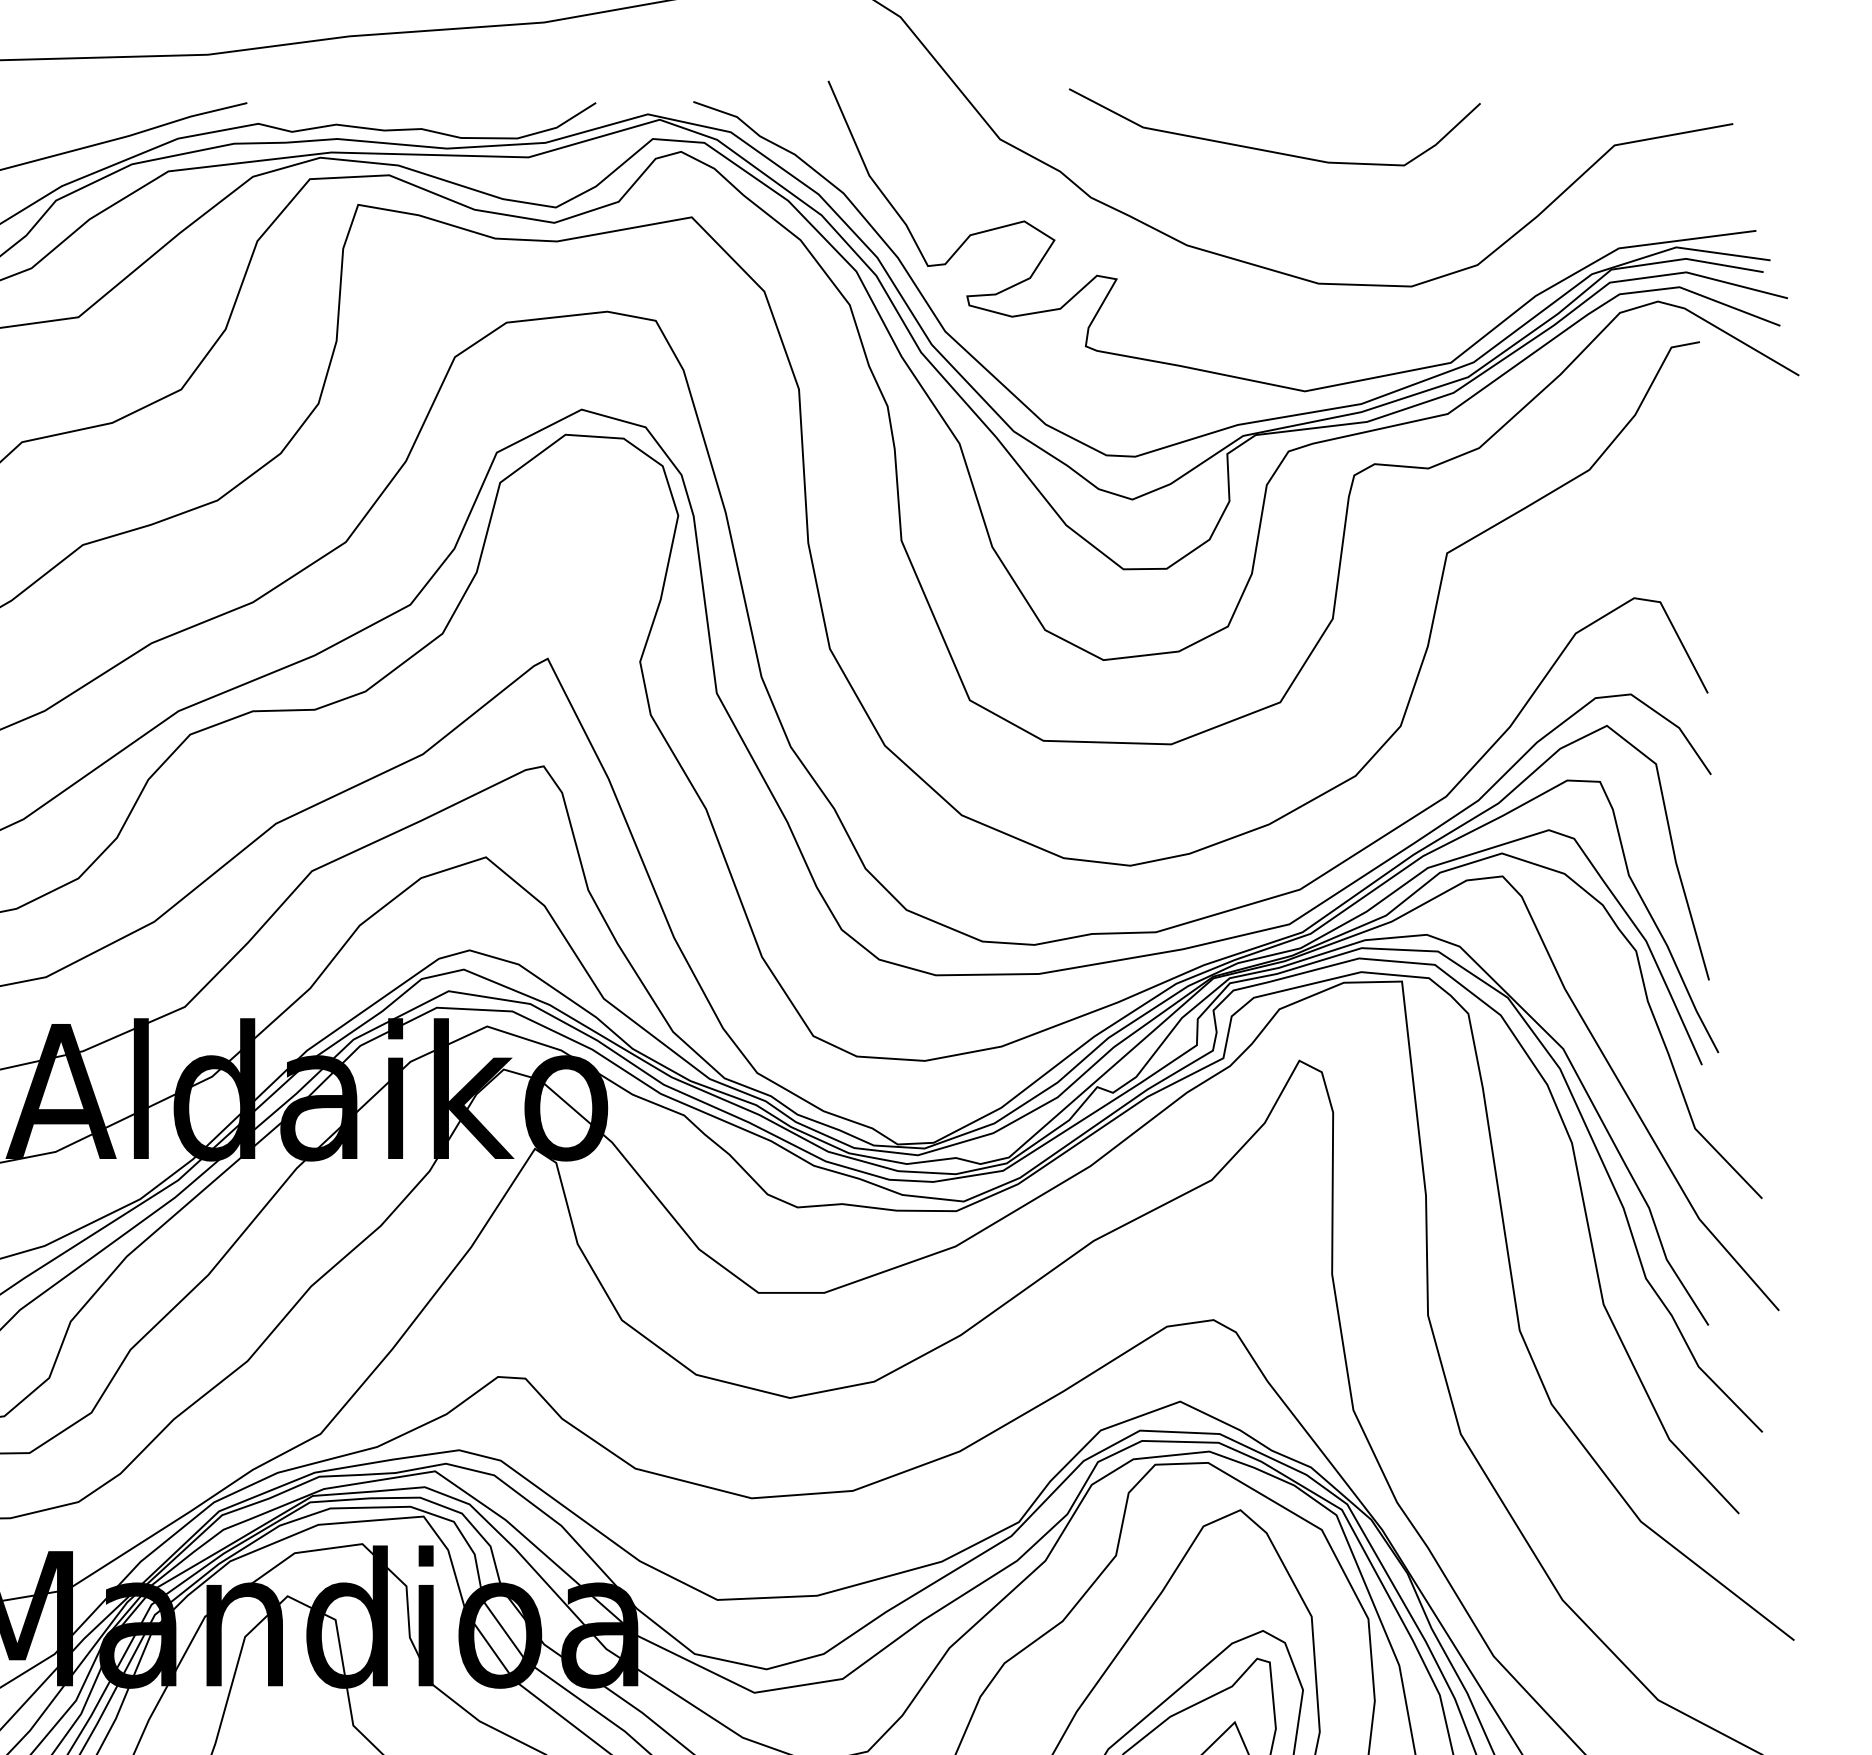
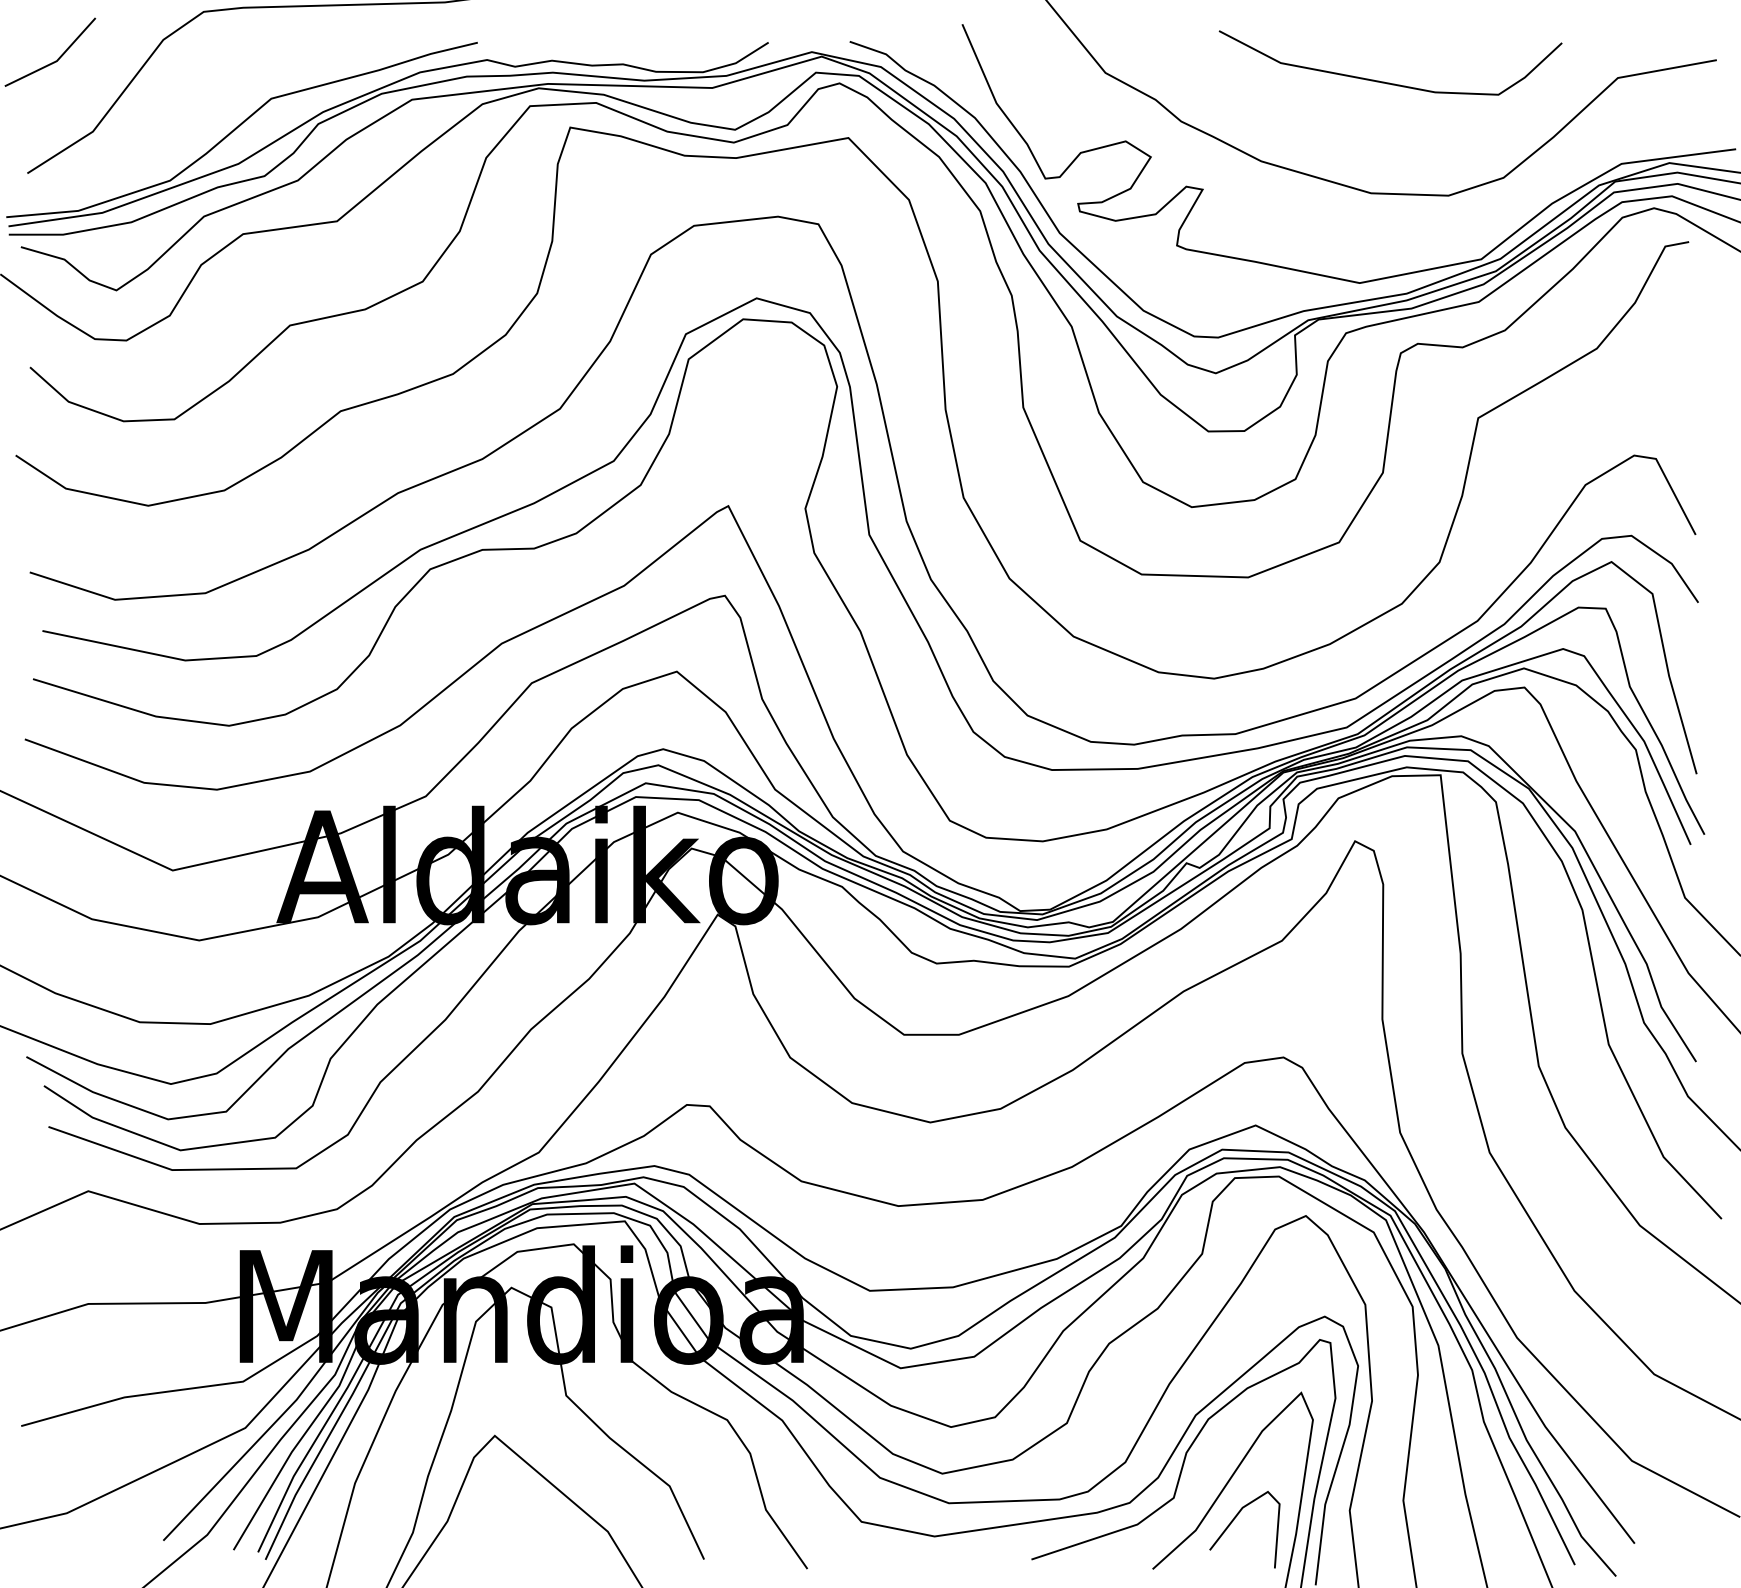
curve: (1267, 149) -> (1384, 81), moved

